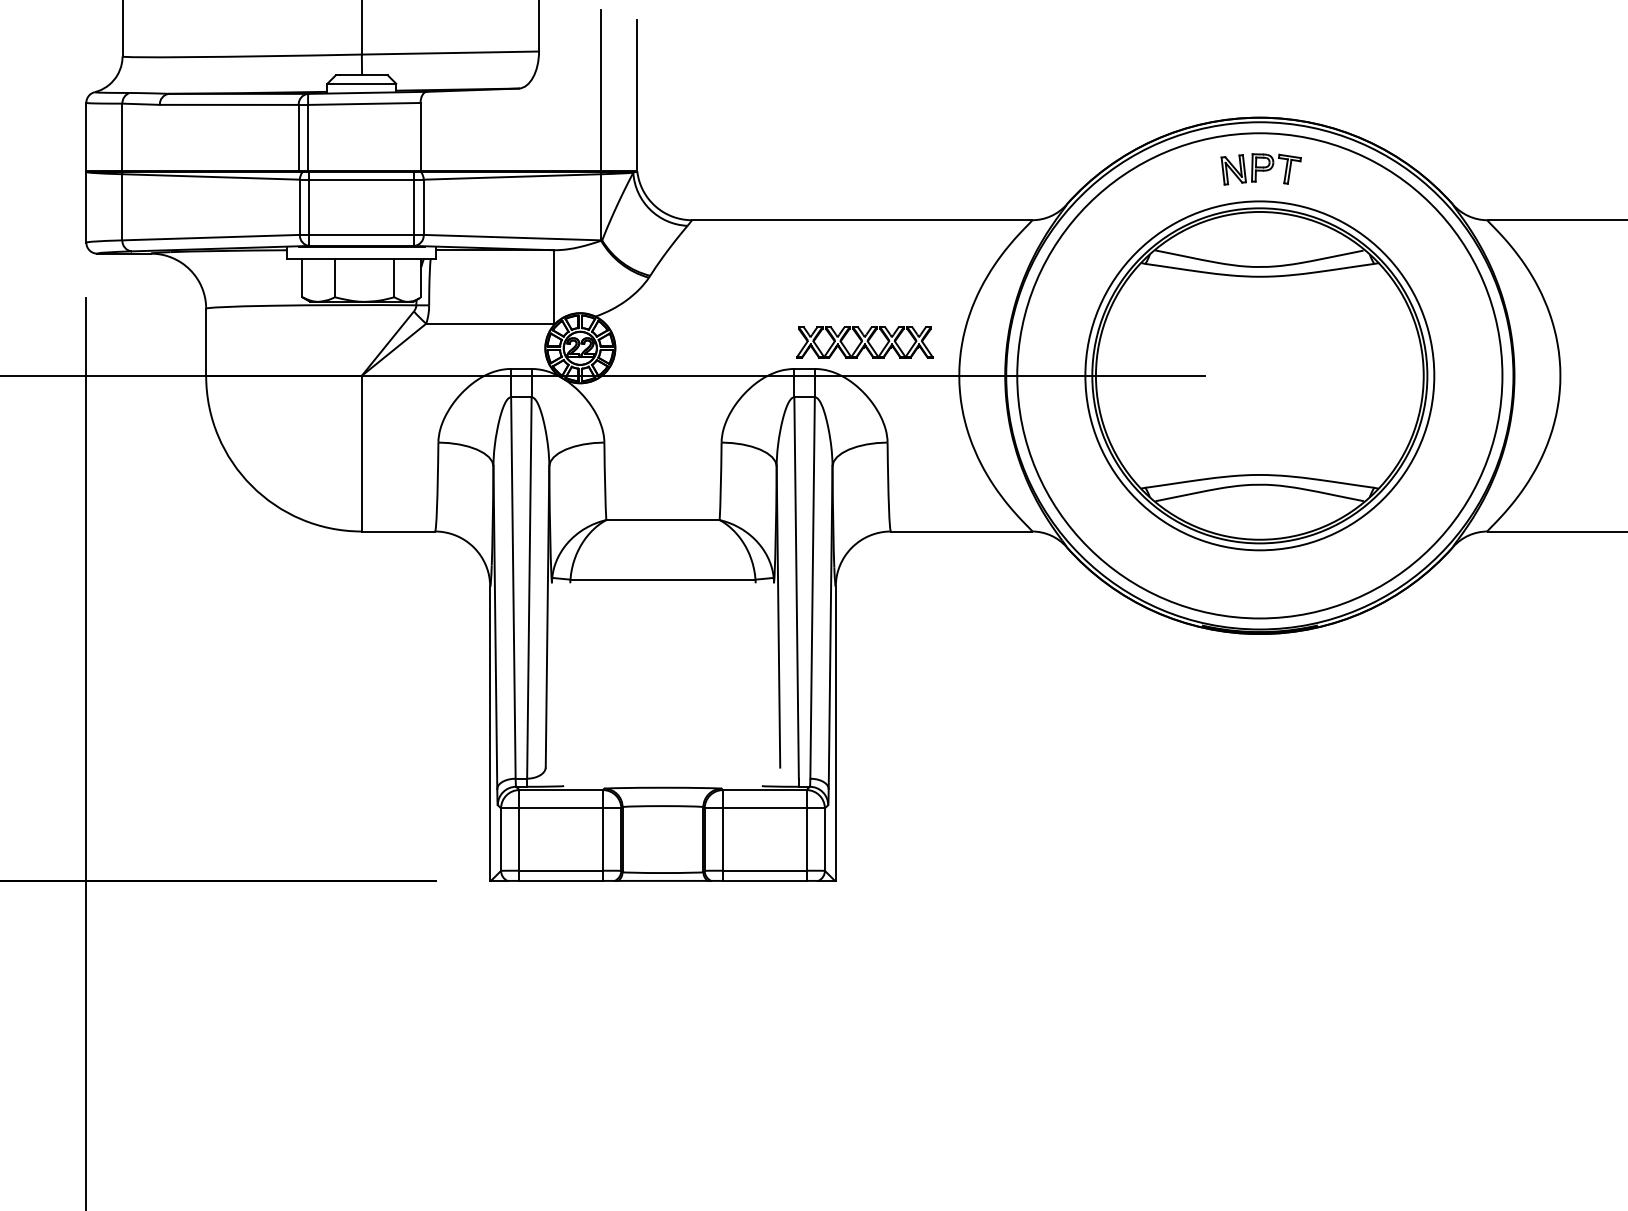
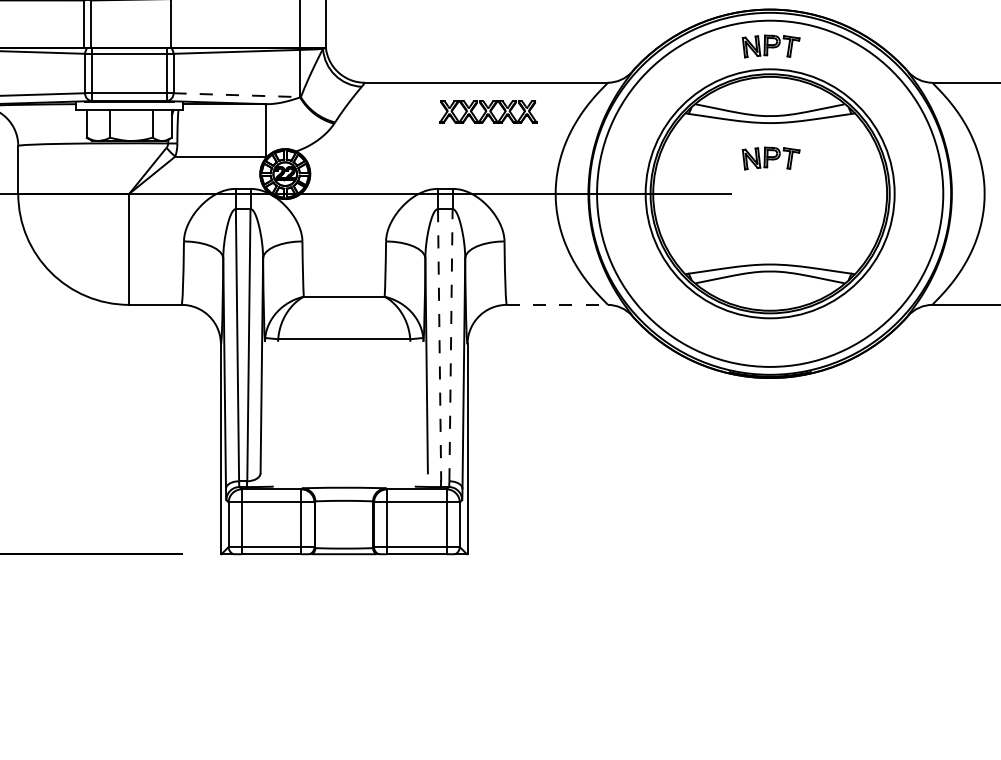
line: (512, 237) -> (236, 95), solid -> dashed
part: (1260, 326) -> (770, 158), added
part: (864, 342) -> (488, 112), moved
line: (961, 531) -> (557, 304), solid -> dashed
line: (796, 588) -> (439, 345), solid -> dashed
line: (812, 588) -> (450, 345), solid -> dashed

